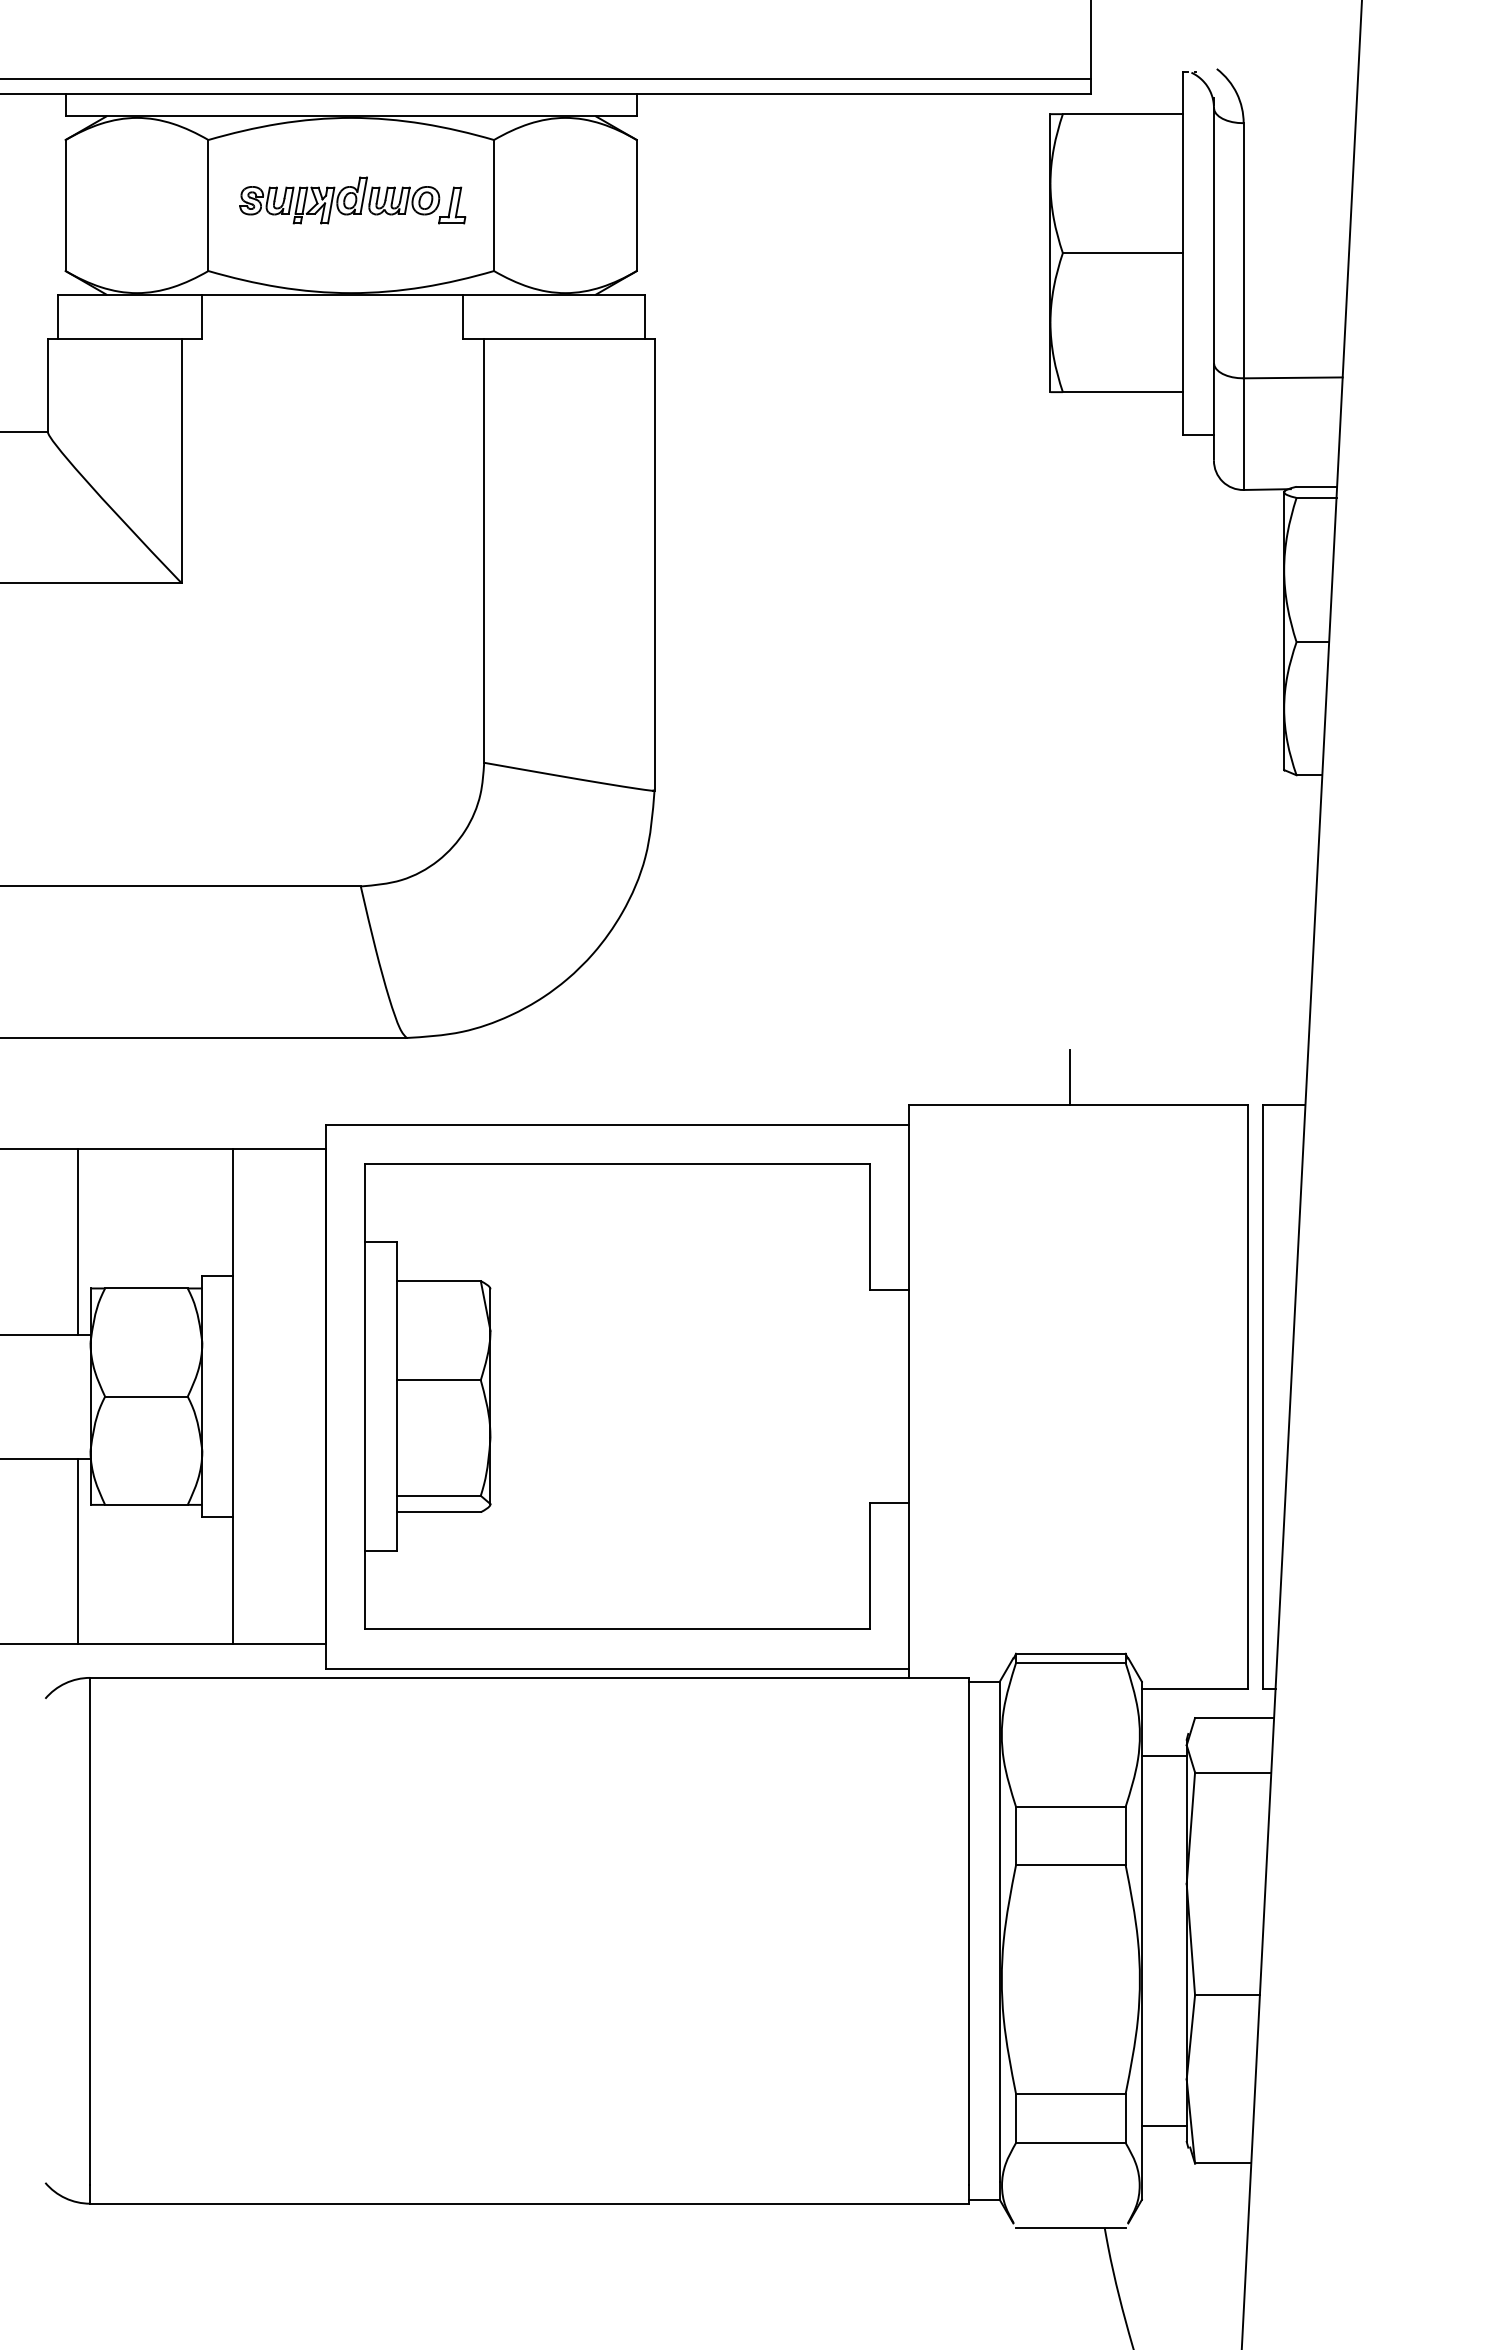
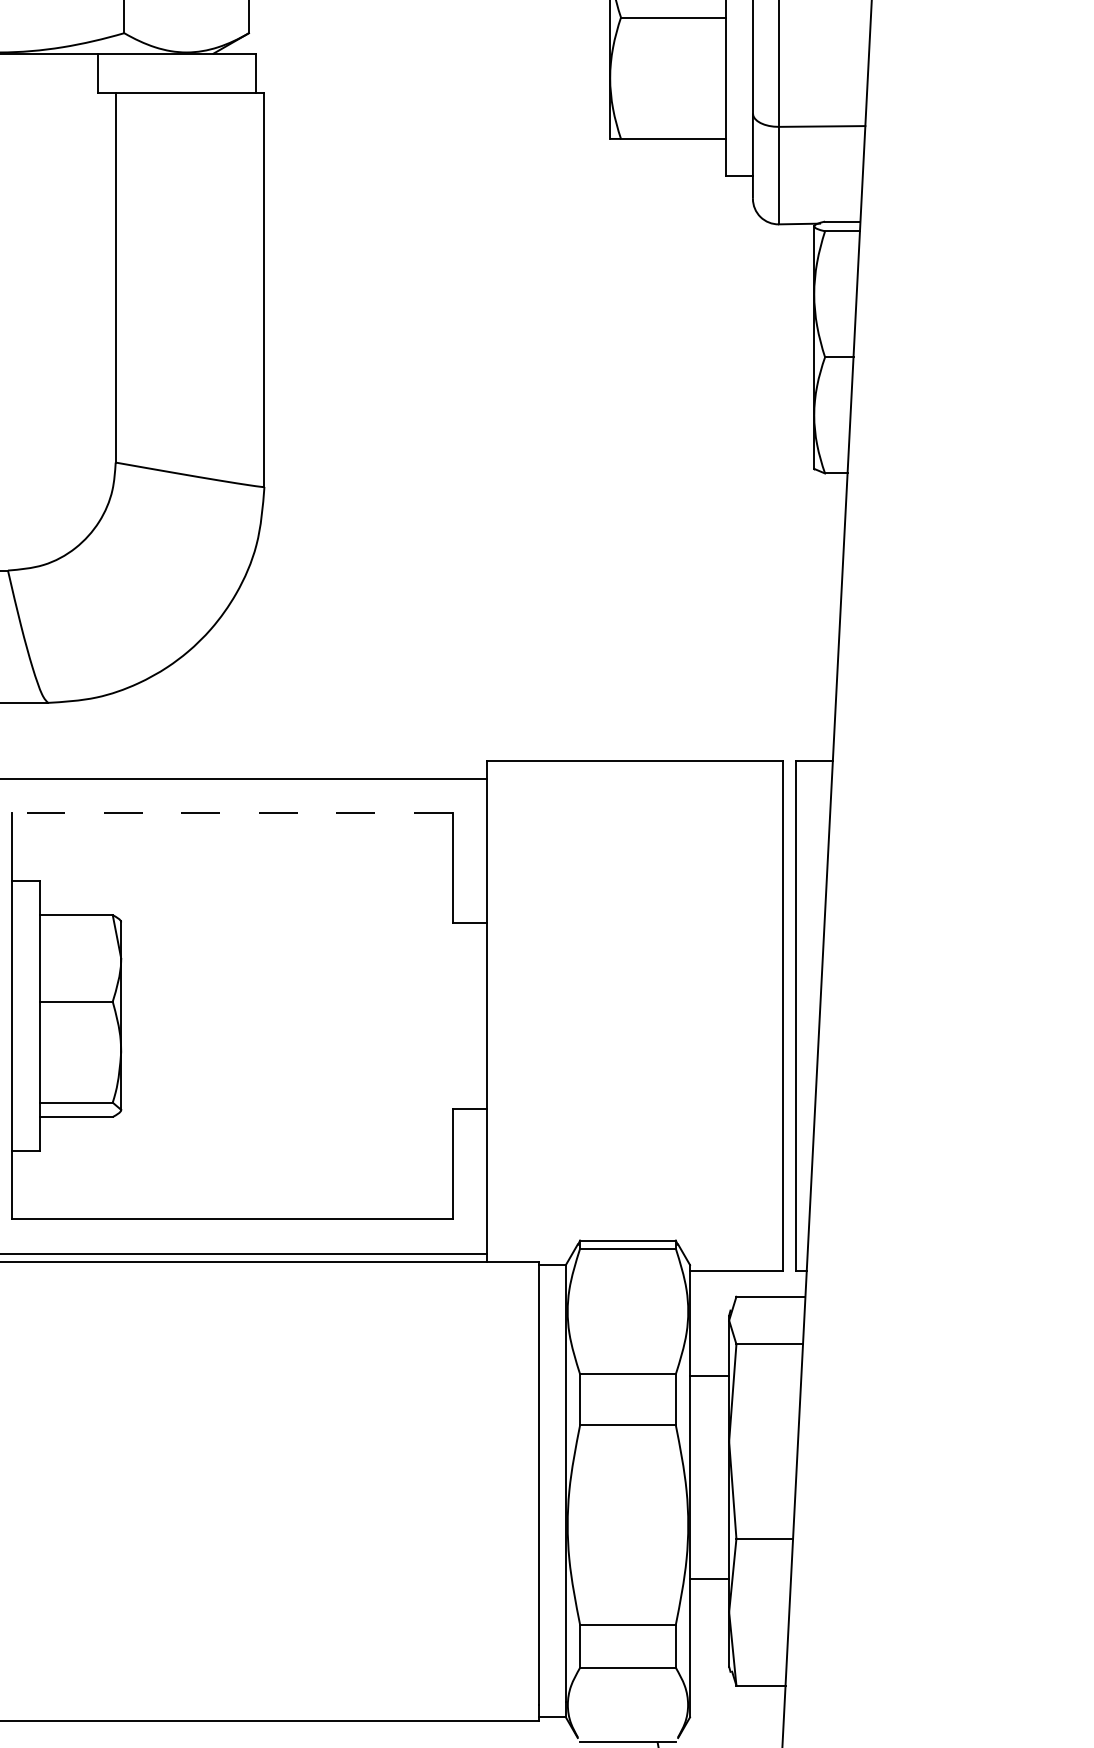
line: (1070, 1077) -> (627, 737), removed
line: (617, 1164) -> (232, 813), solid -> dashed
line: (1163, 1755) -> (708, 1375), moved
line: (1163, 2125) -> (708, 1578), moved

